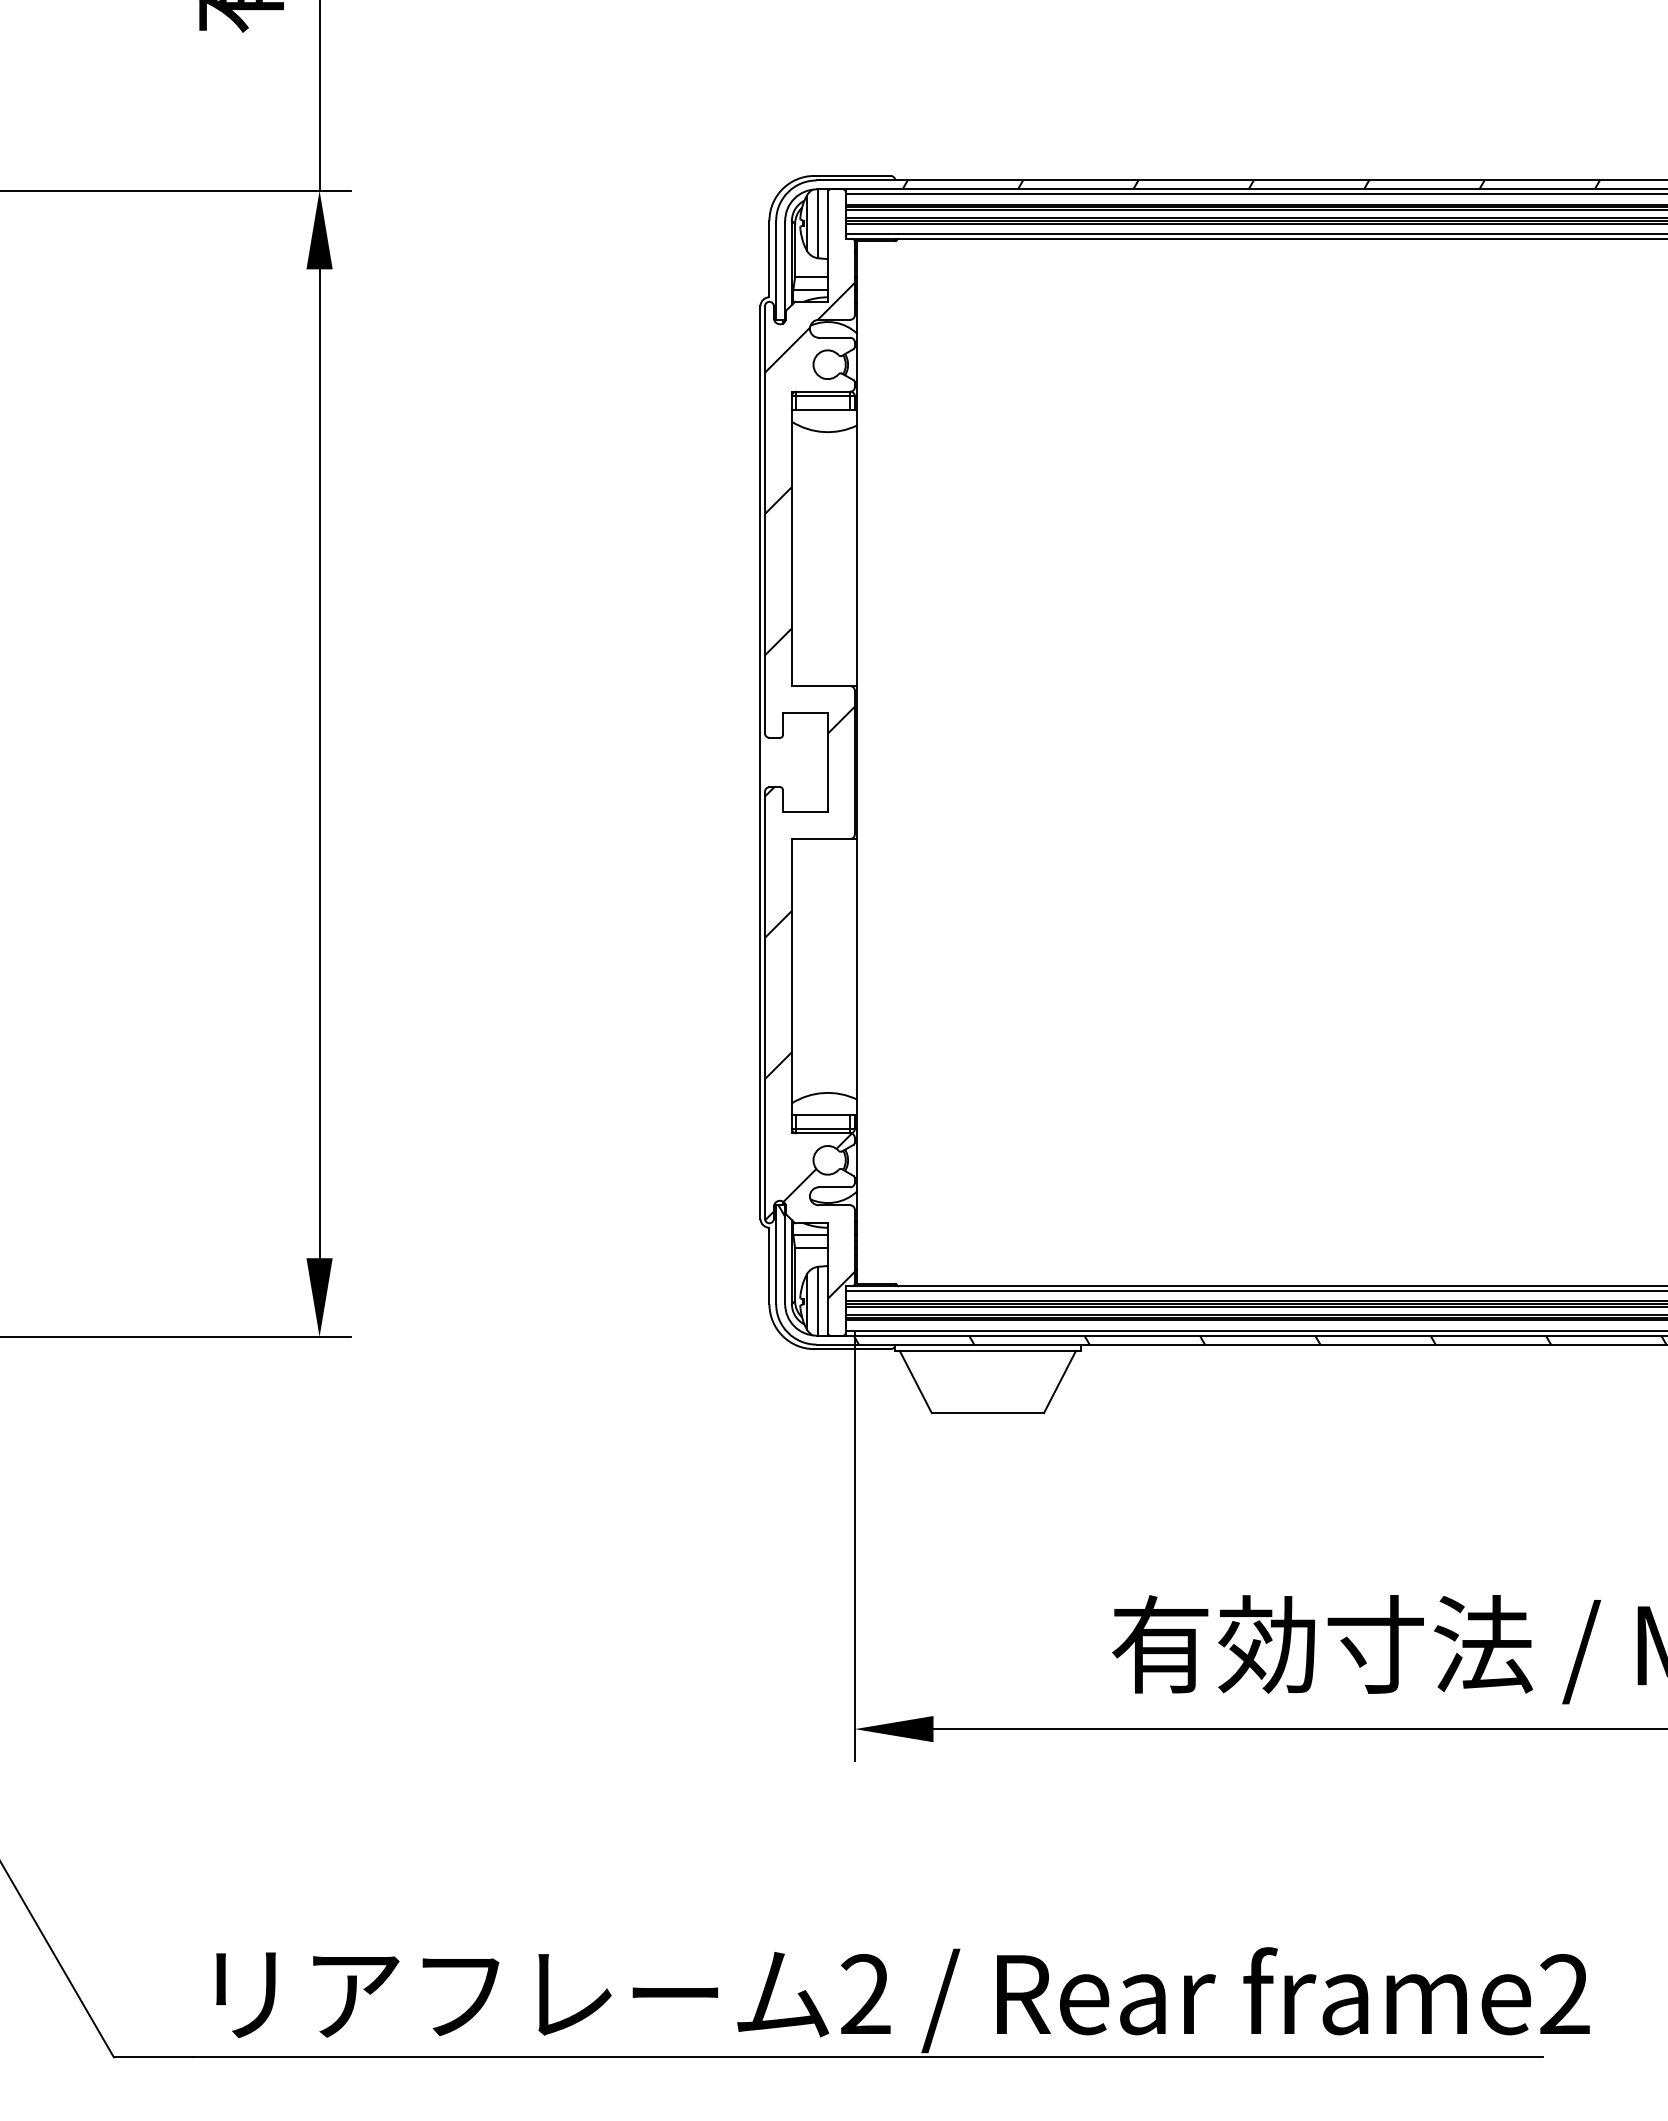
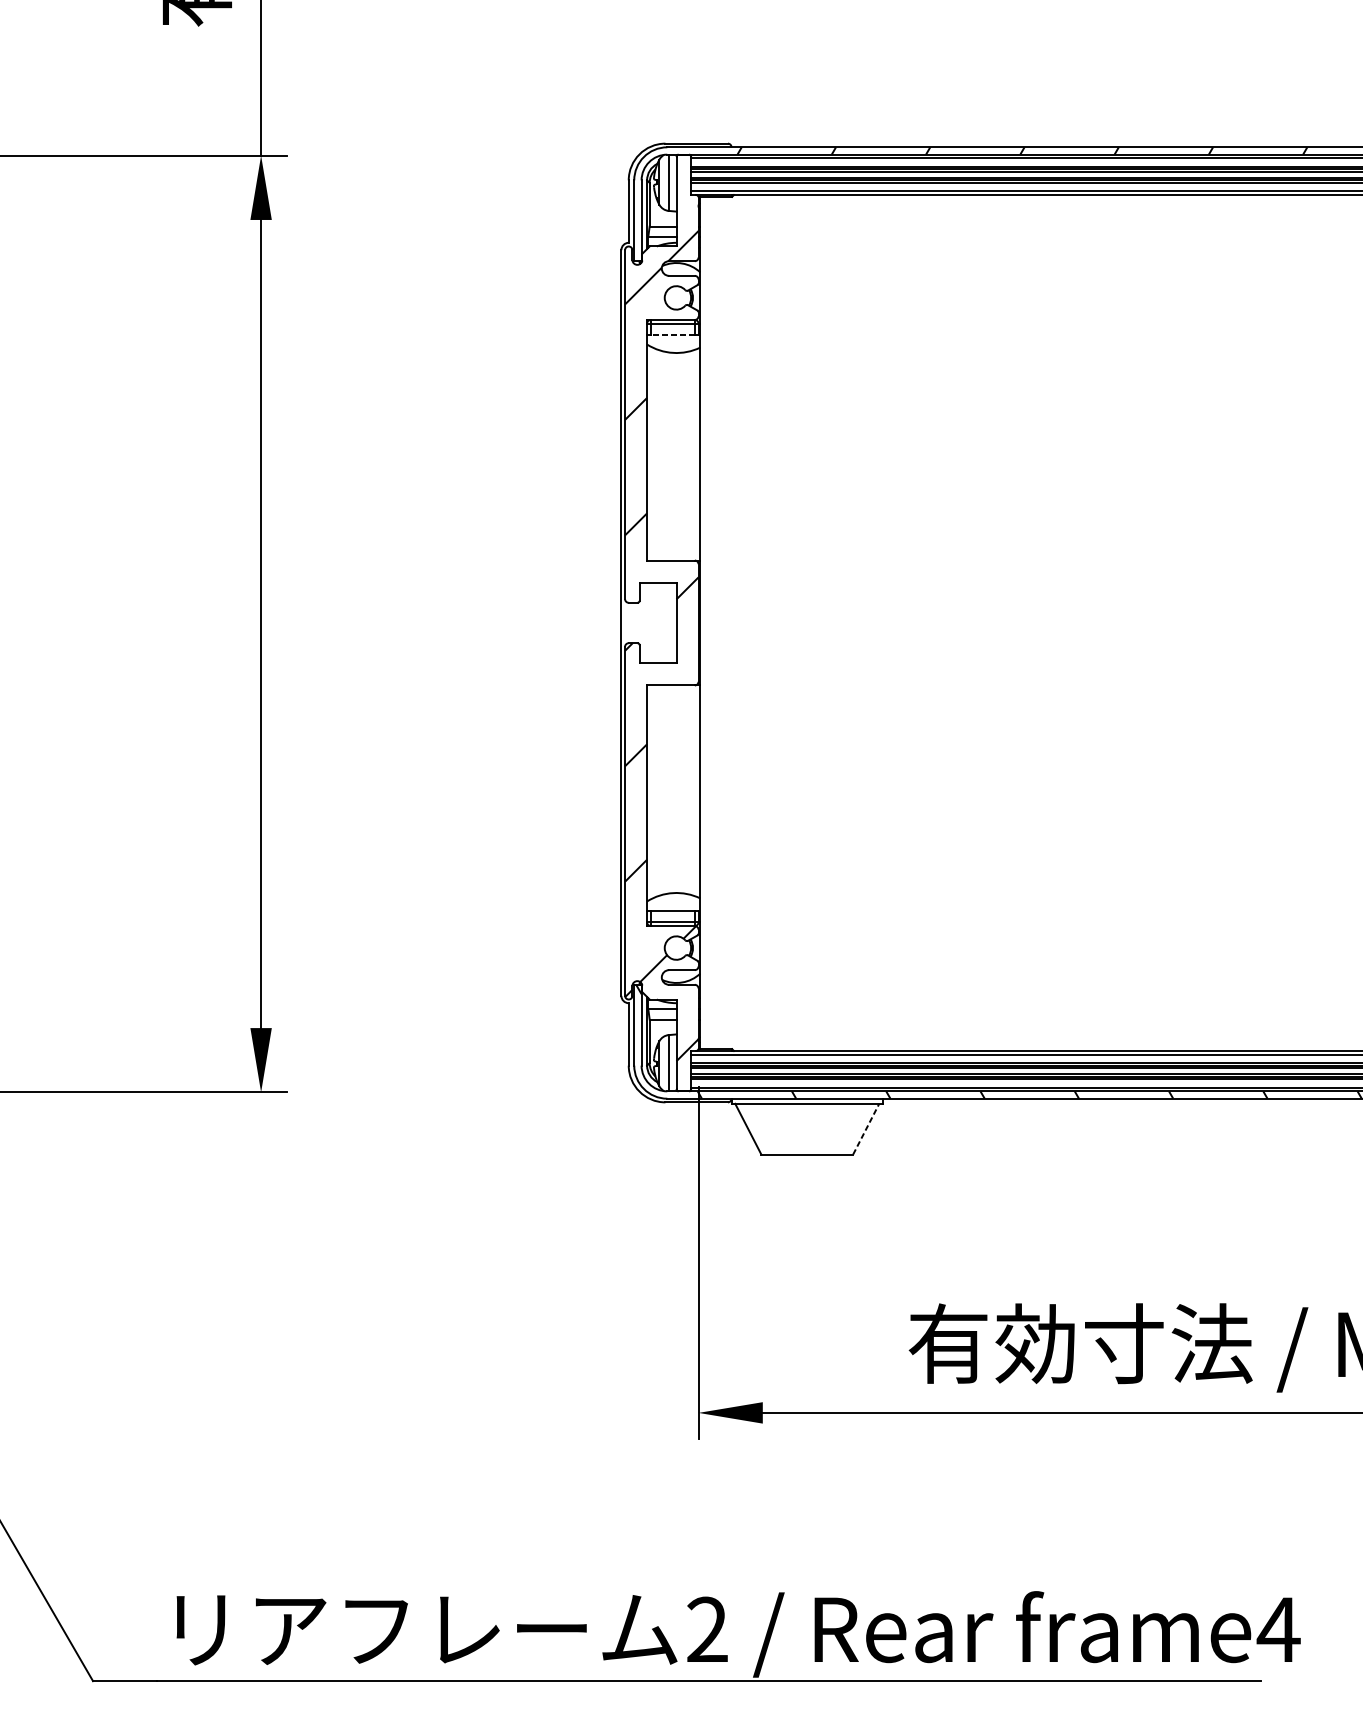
line: (823, 409) -> (672, 334), solid -> dashed
line: (1060, 1381) -> (866, 1128), solid -> dashed
text: (1564, 1993) -> (1278, 1628), frame2 -> frame4

